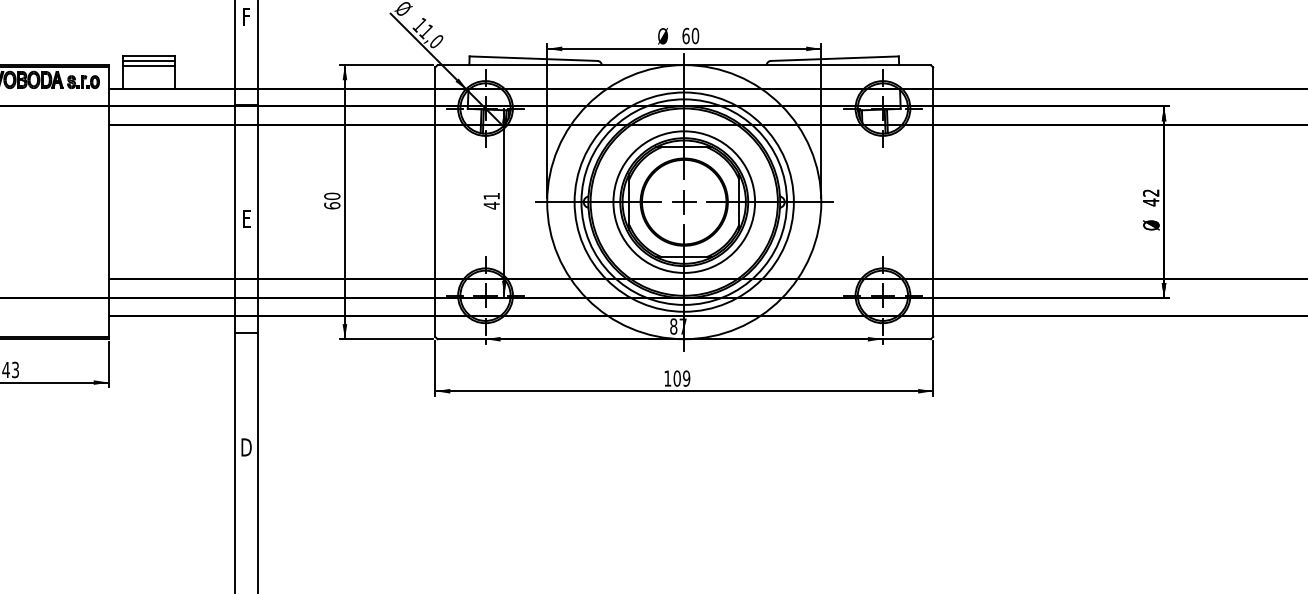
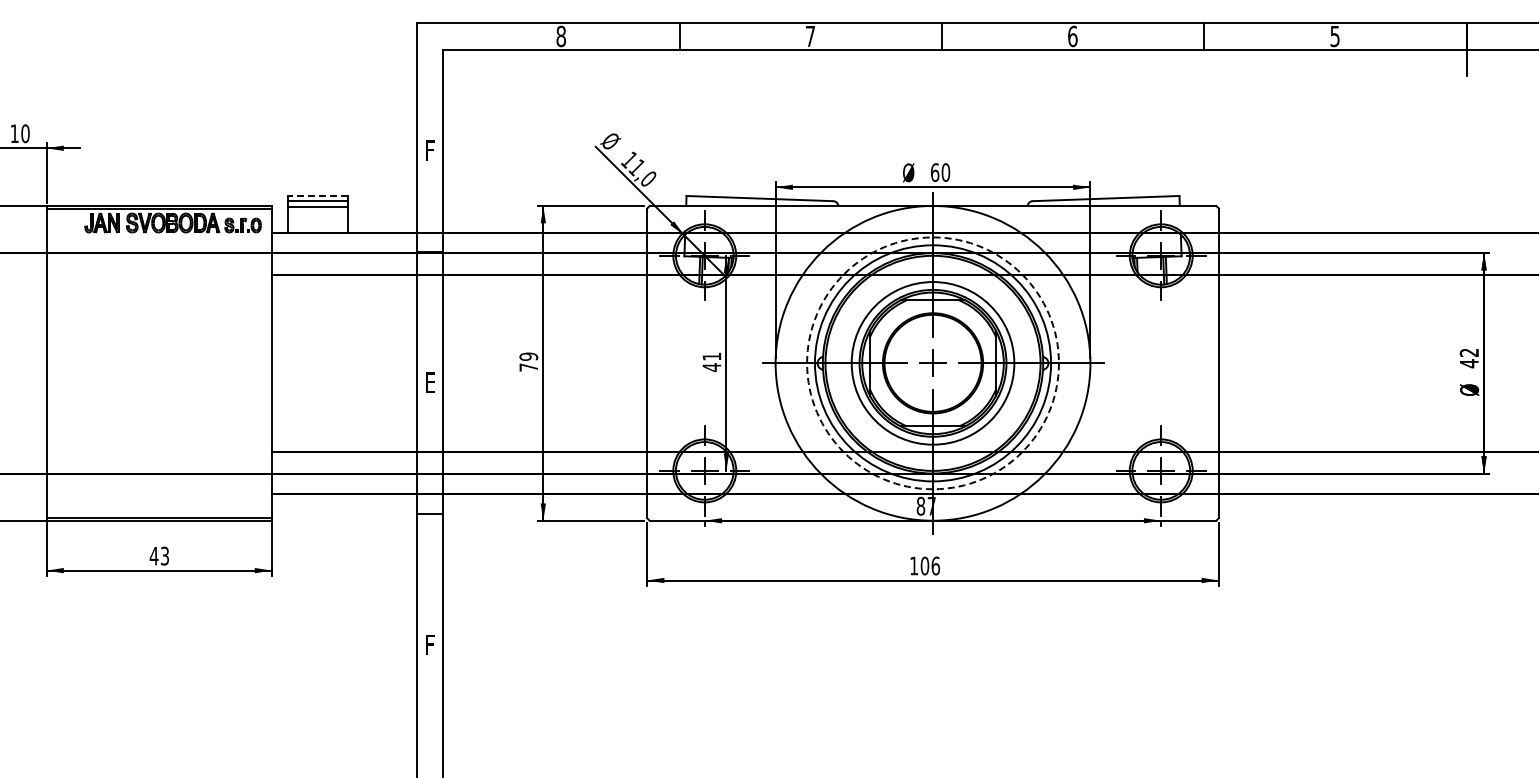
line: (148, 56) -> (317, 196), solid -> dashed
text: (332, 200) -> (528, 361), 60 -> 79
circle: (683, 202) -> (932, 363), solid -> dashed
text: (686, 378) -> (935, 565), 109 -> 106
text: (246, 446) -> (430, 644), D -> F

